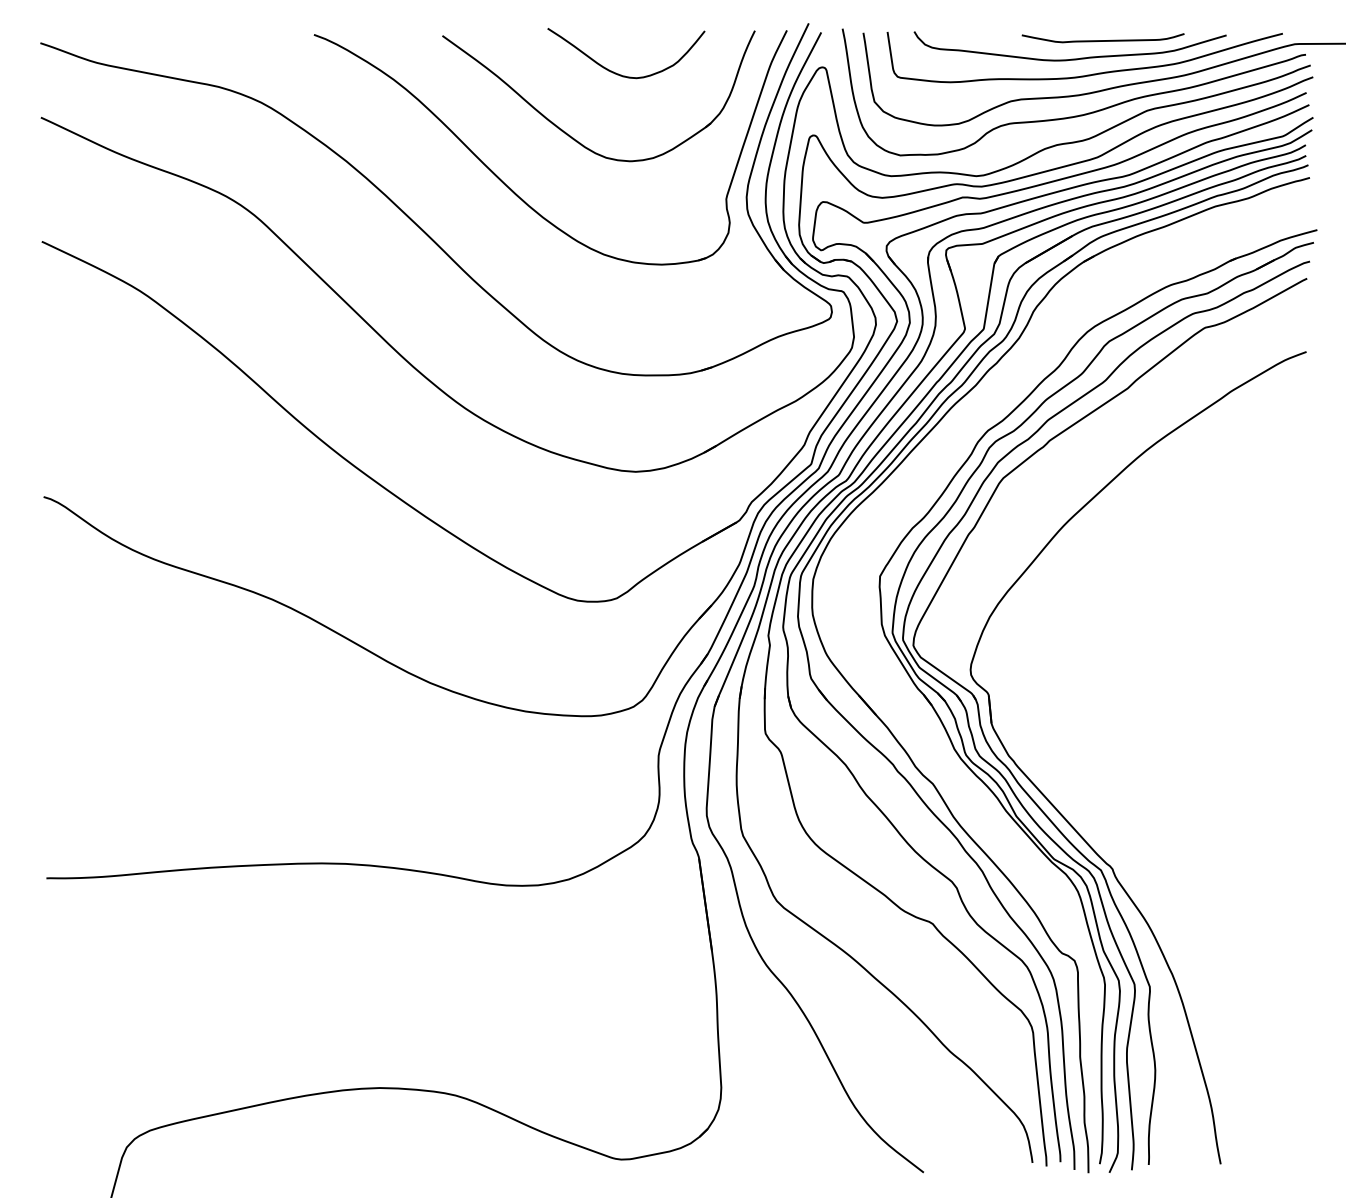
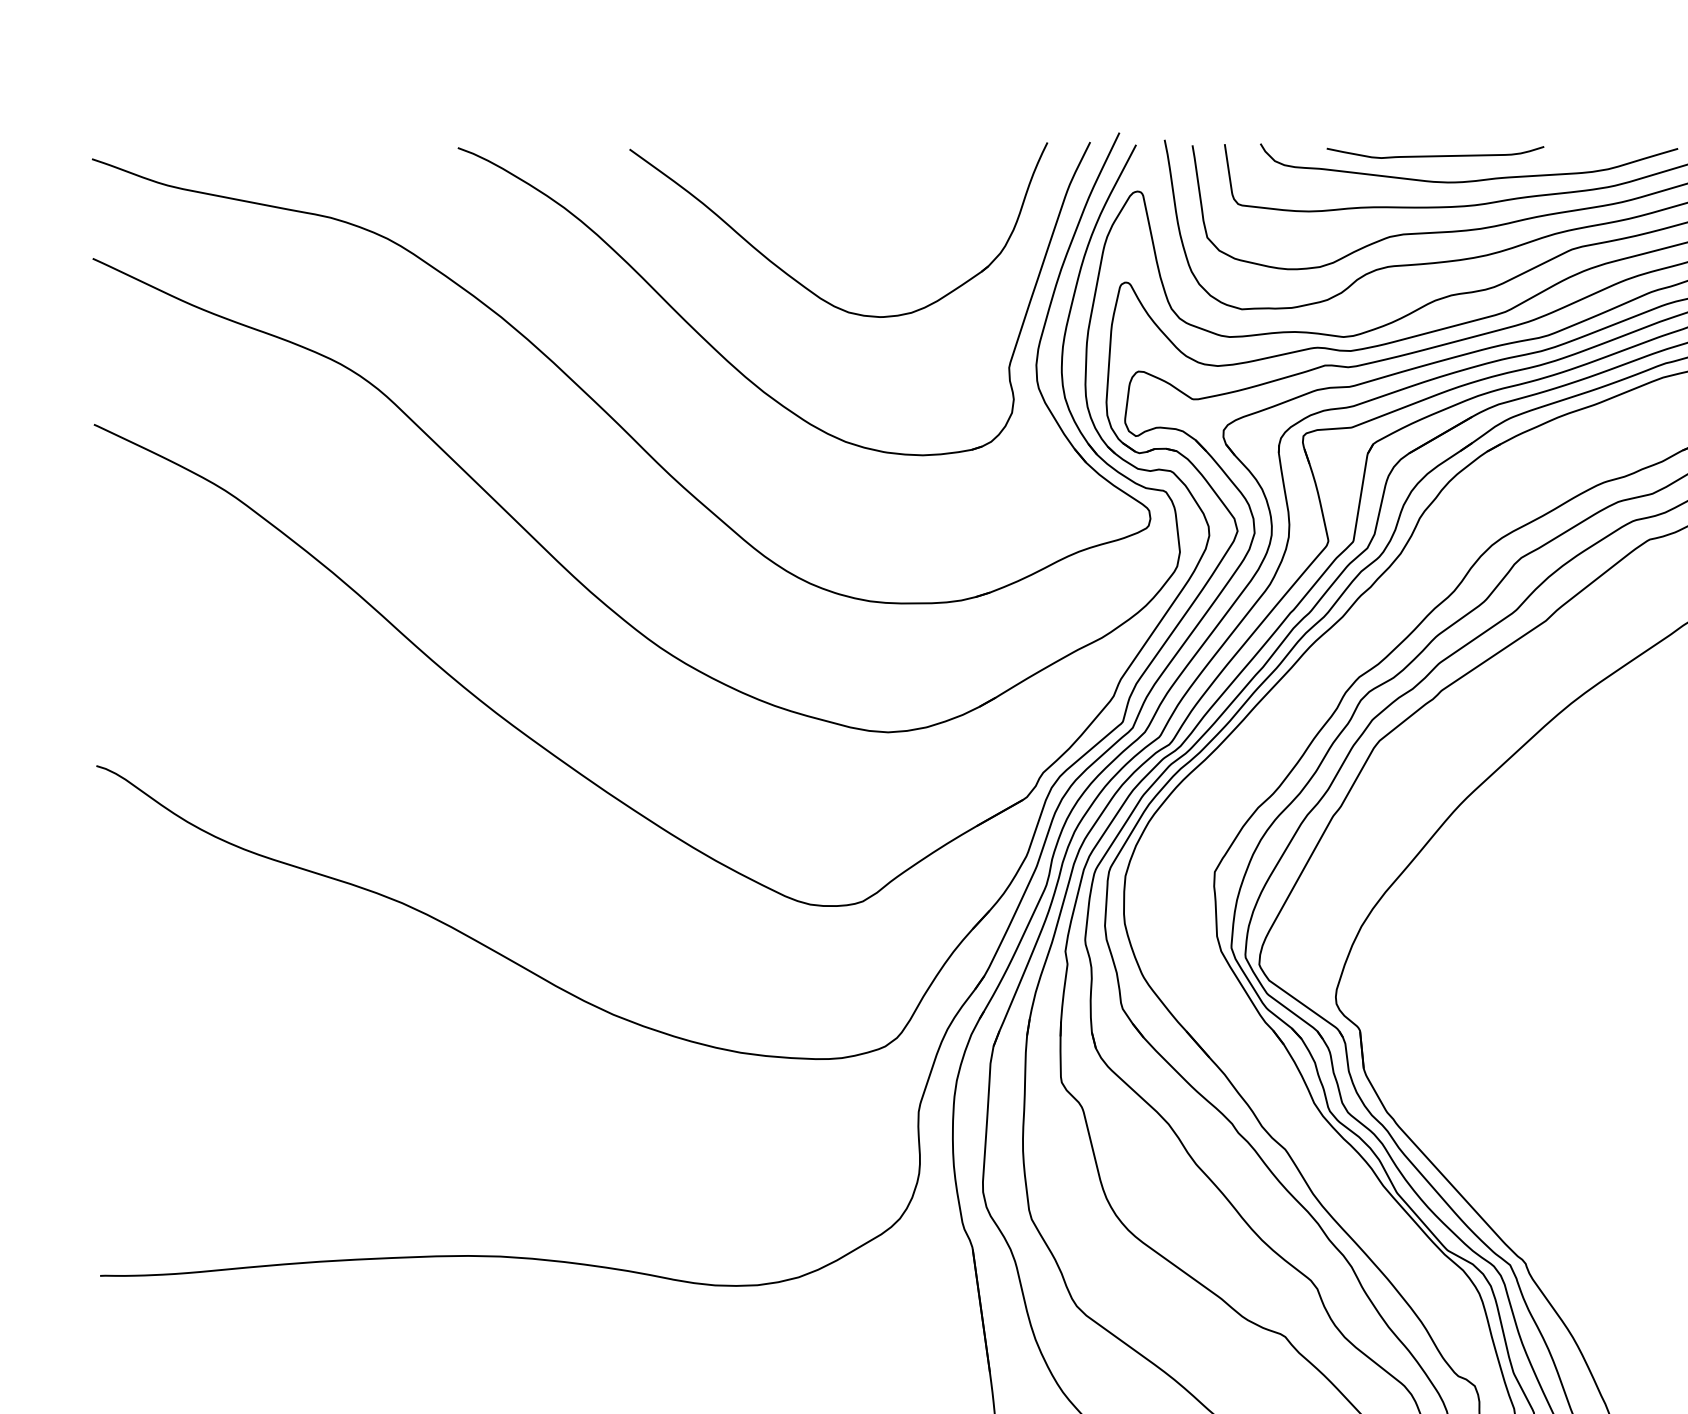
curve: (1102, 40) -> (1434, 155), moved
curve: (616, 72) -> (862, 198), removed

